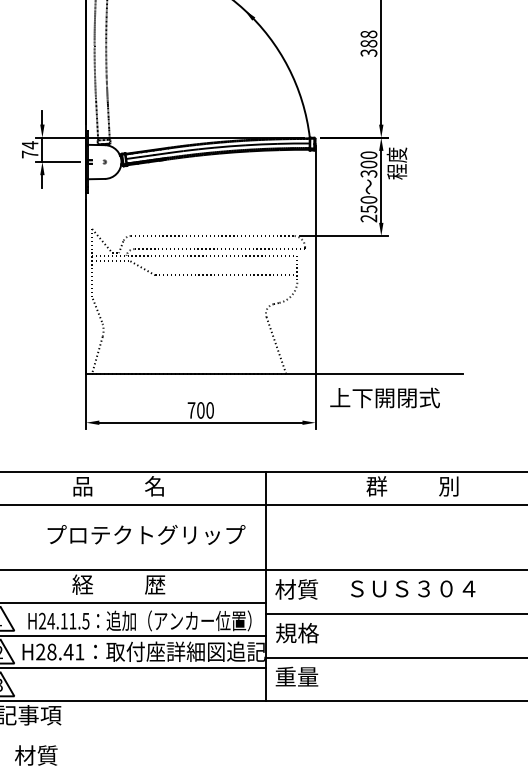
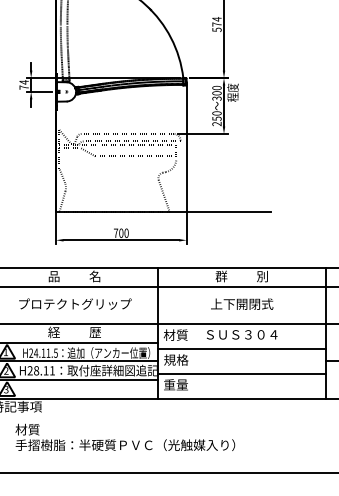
text: (368, 43) -> (216, 24), 388 -> 574
text: (385, 396) -> (242, 303), moved
text: (146, 533) -> (75, 303), moved
text: (67, 651) -> (45, 370), H28.41 -> H28.11

